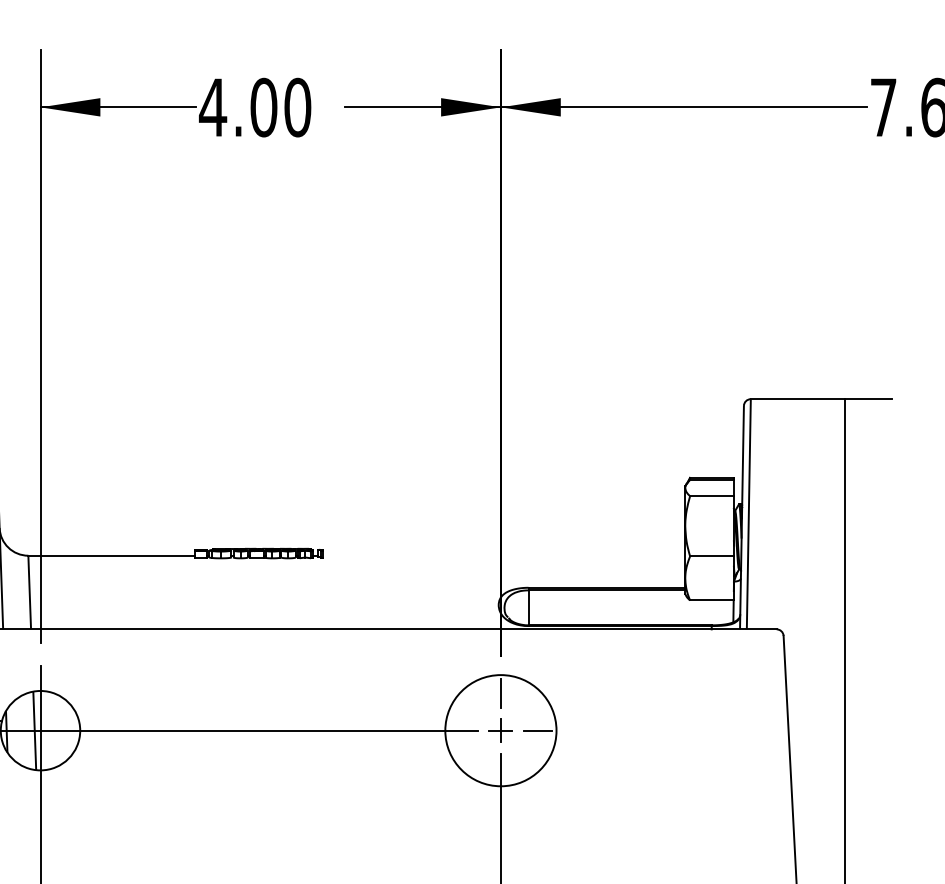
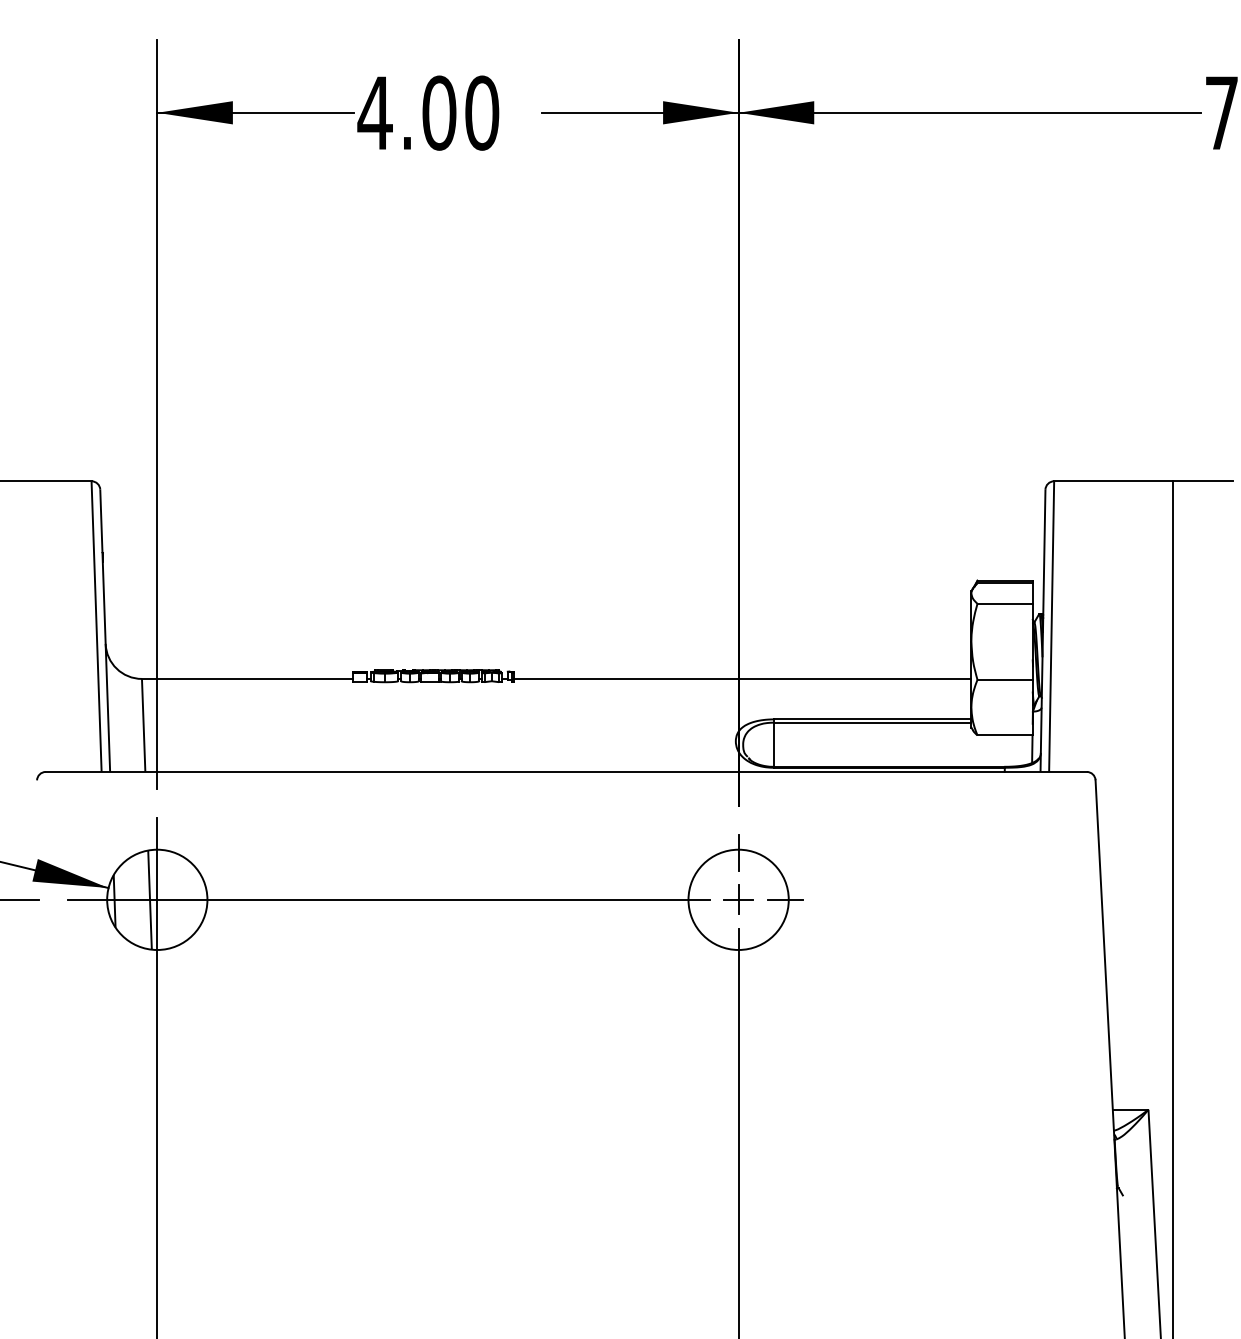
line: (503, 555) -> (742, 678), added
circle: (500, 730) -> (738, 899), size x0.71

